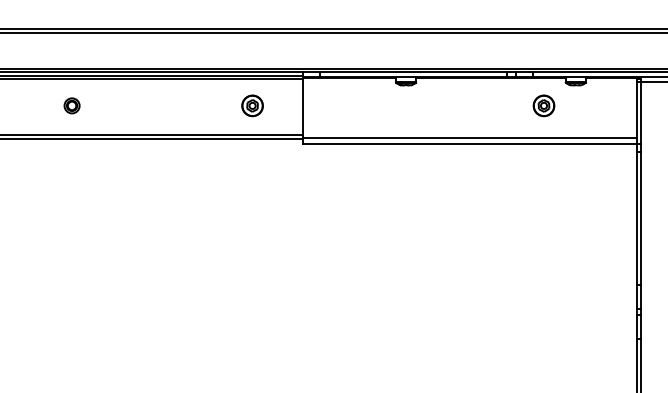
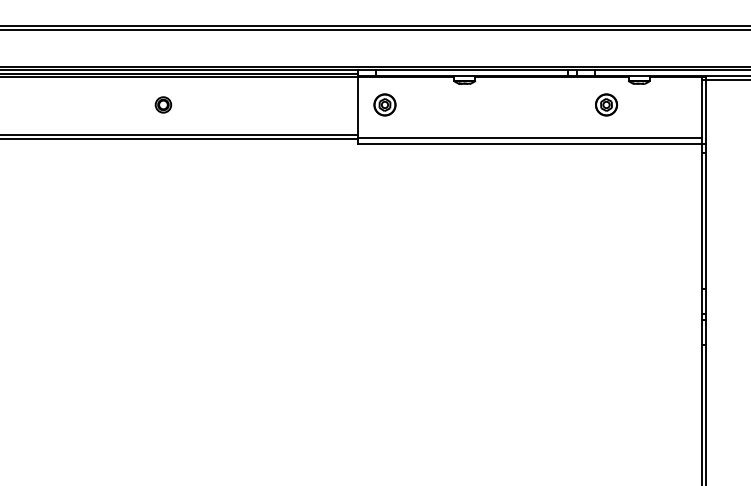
part: (72, 105) -> (163, 104), moved
part: (252, 105) -> (384, 104), moved

